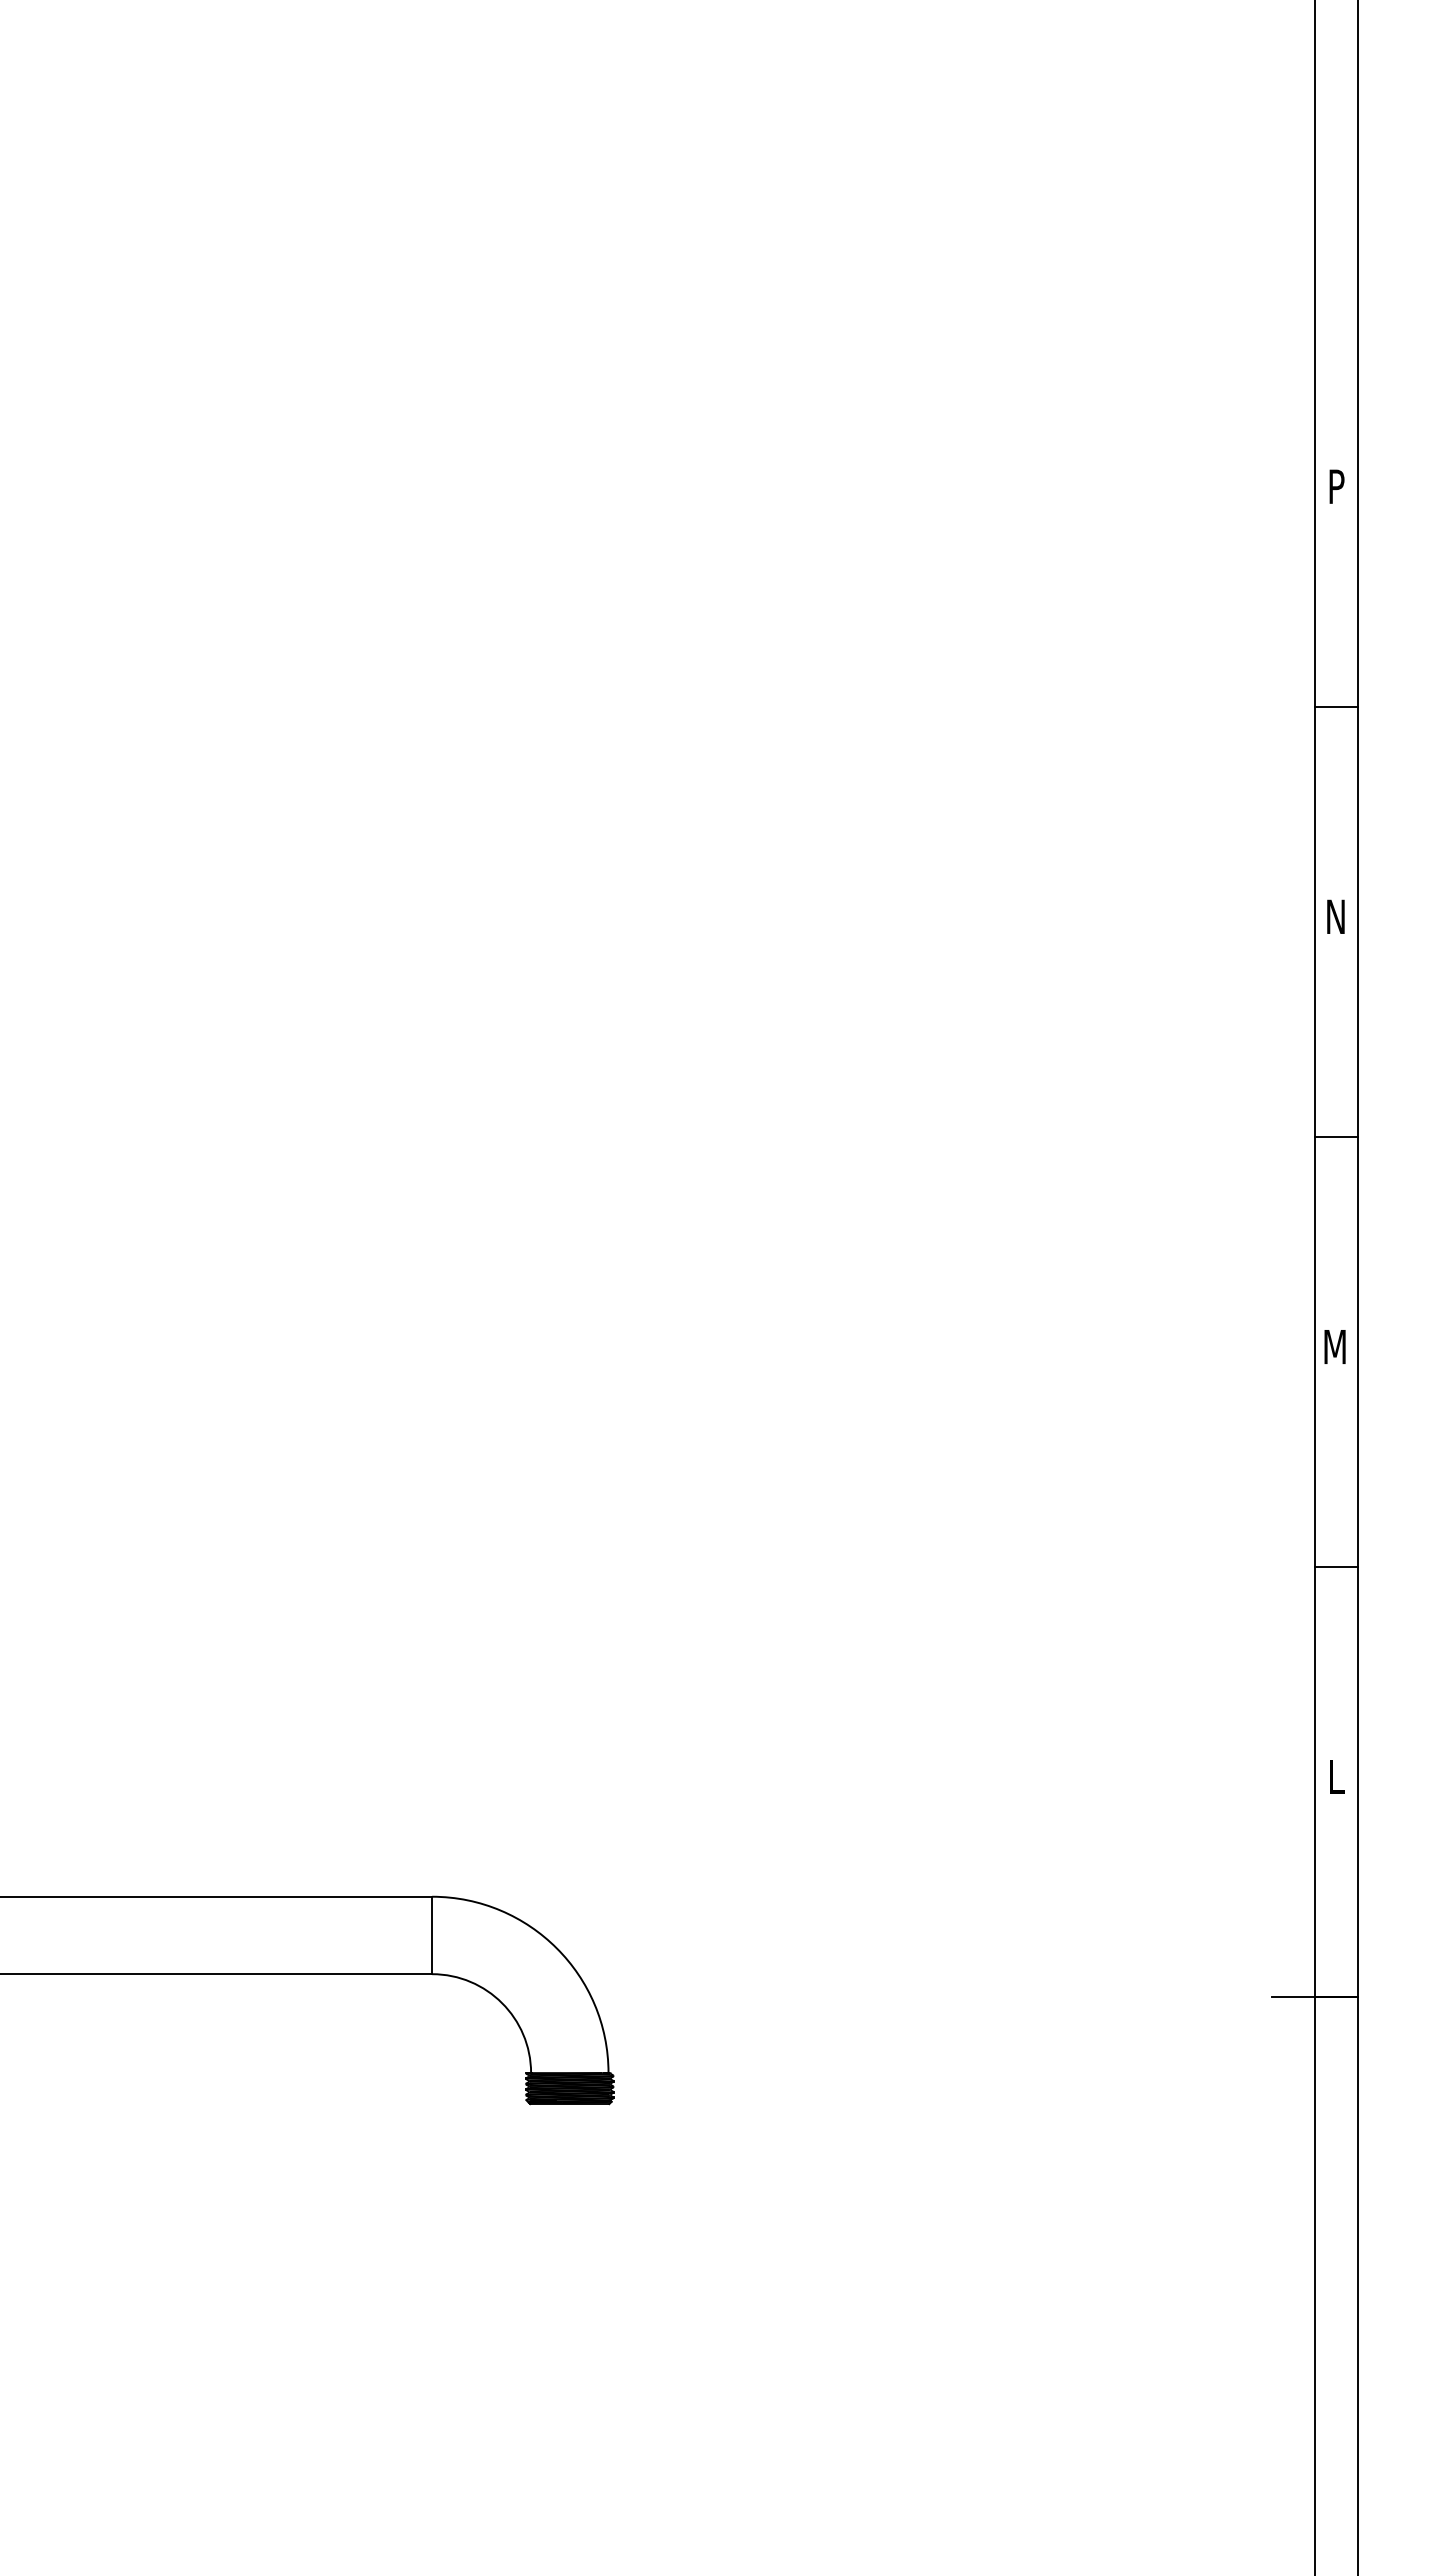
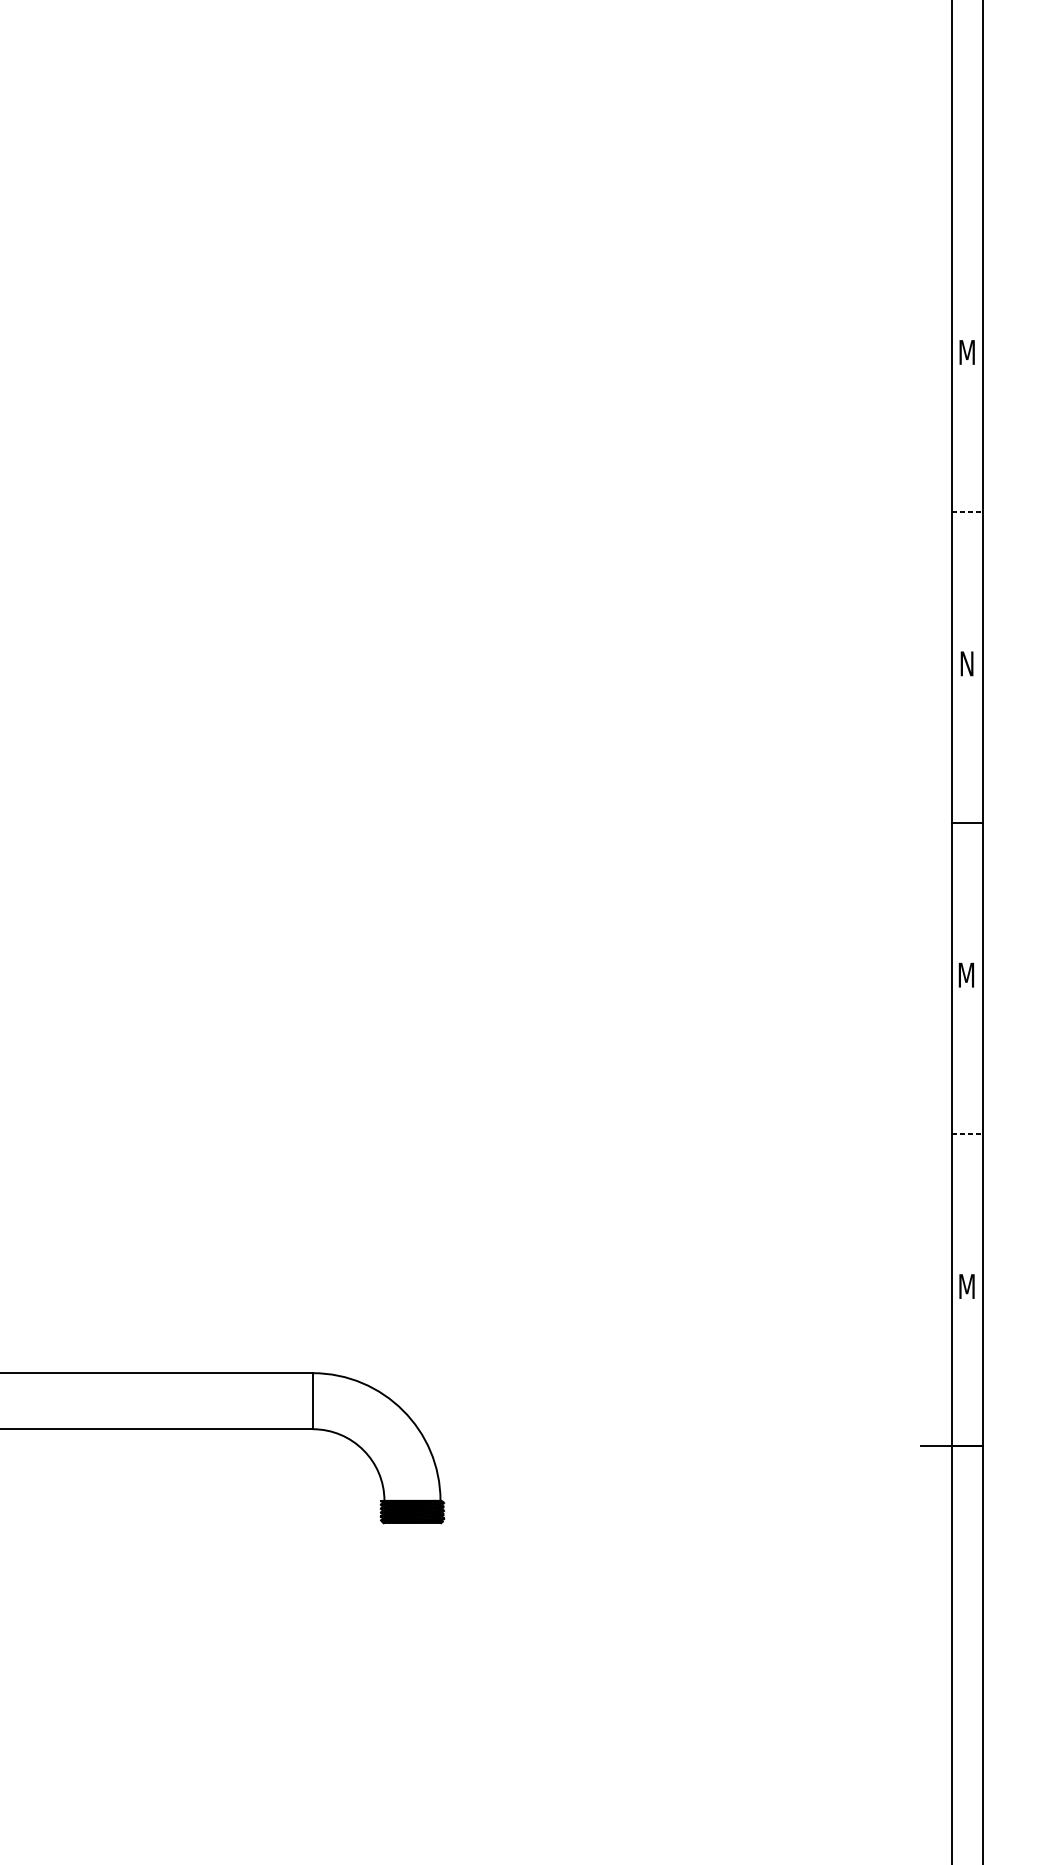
text: (1335, 486) -> (966, 352), P -> M
line: (1336, 706) -> (967, 511), solid -> dashed
line: (1336, 1567) -> (967, 1134), solid -> dashed
text: (1335, 1777) -> (966, 1286), L -> M

